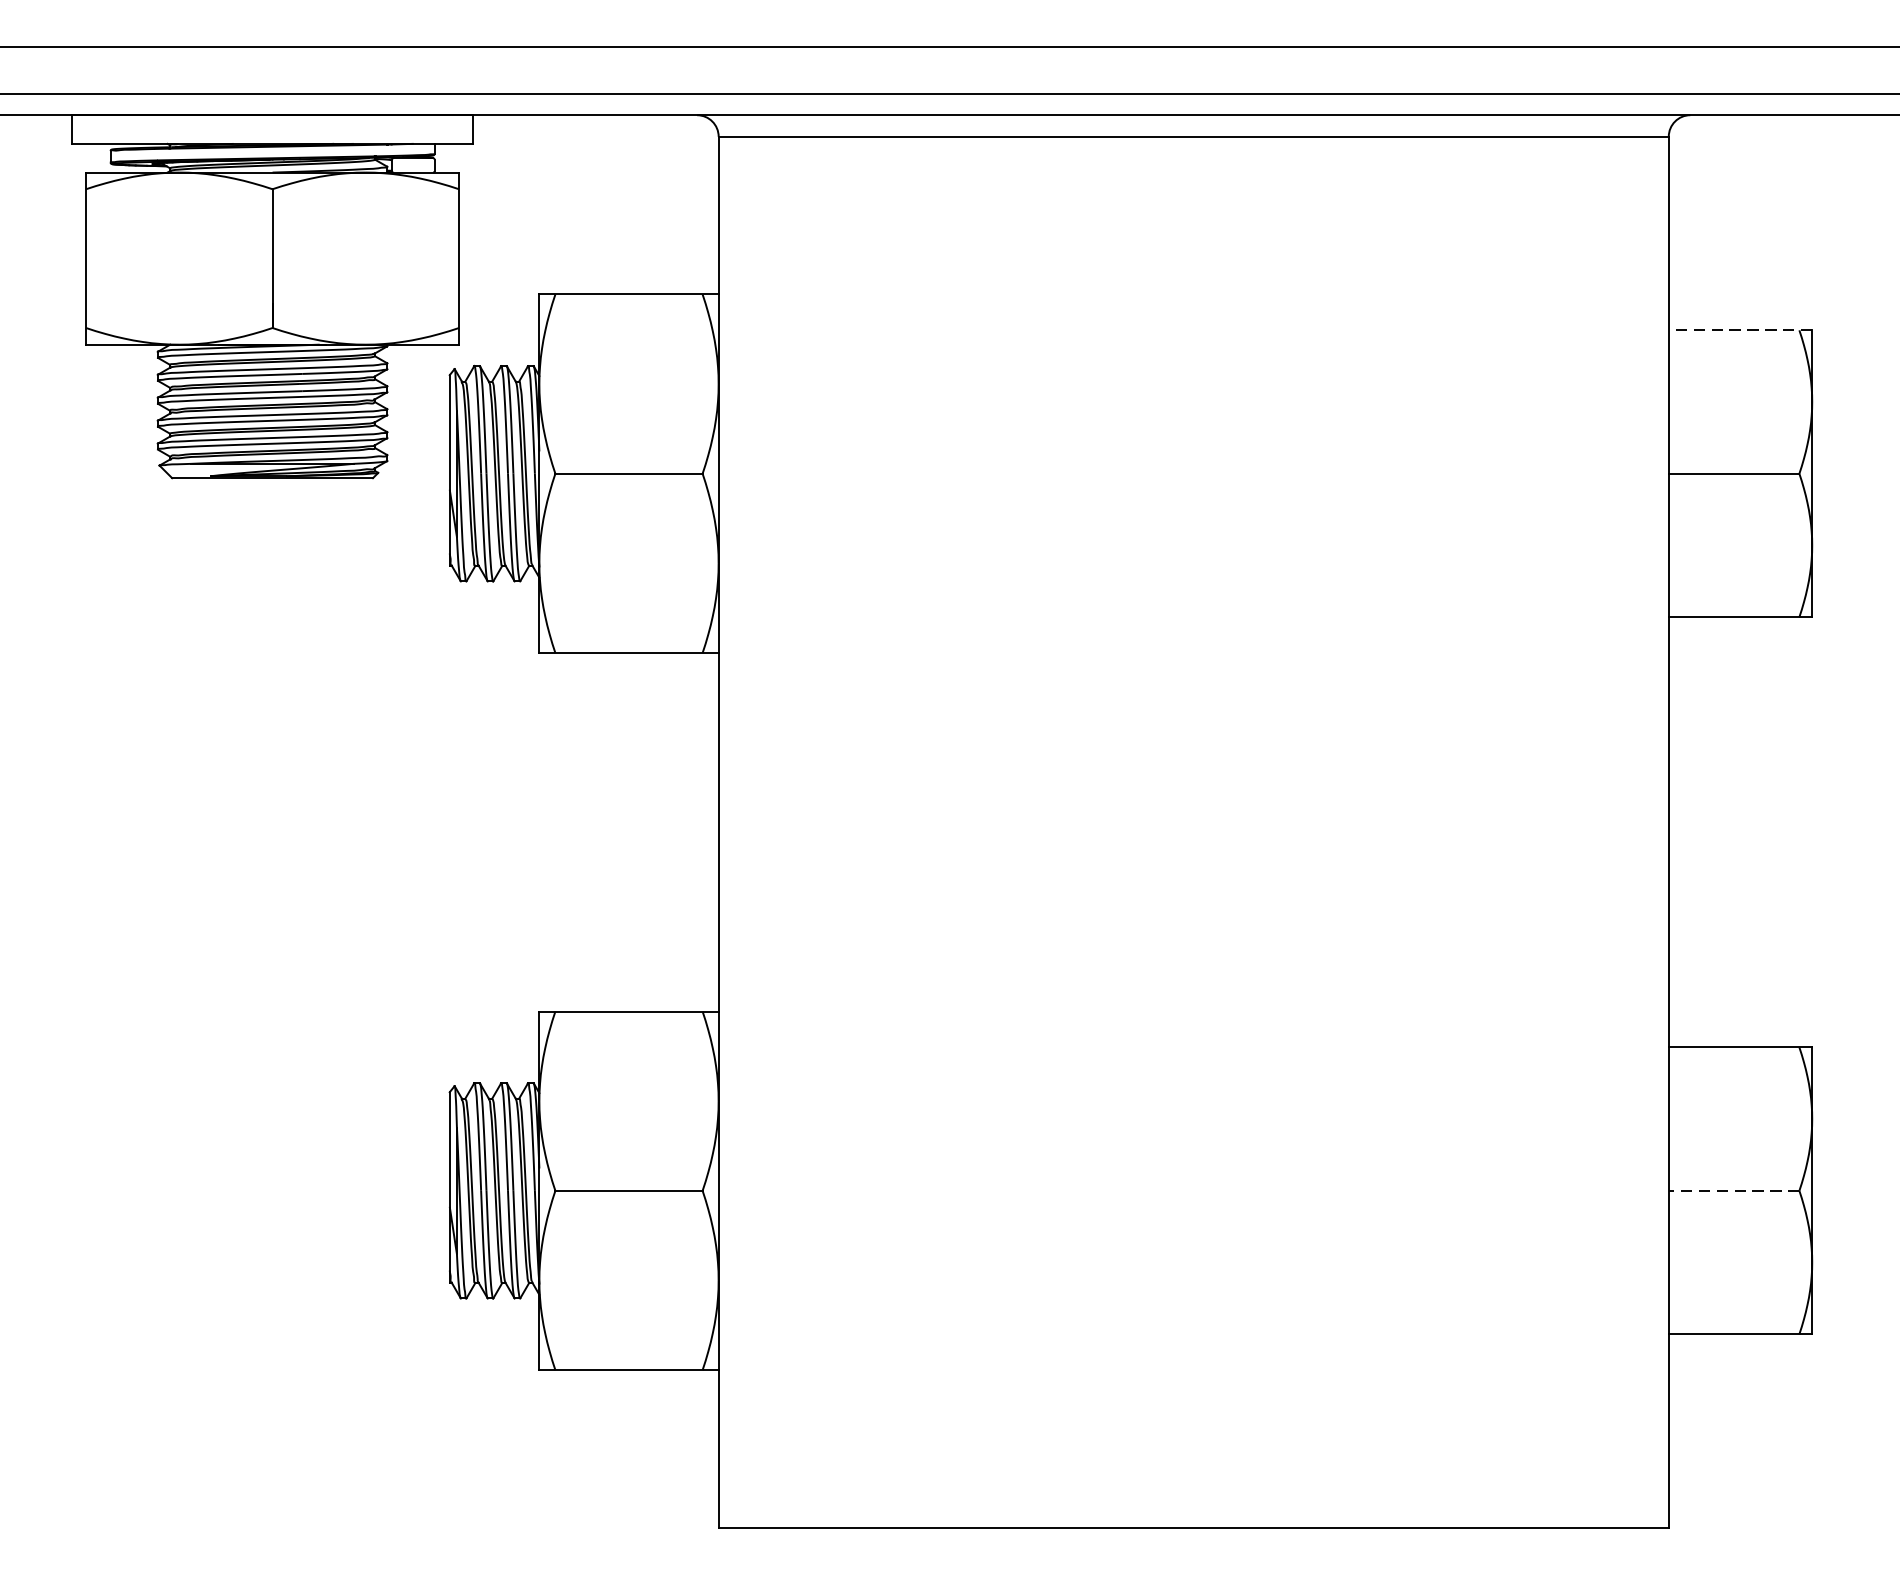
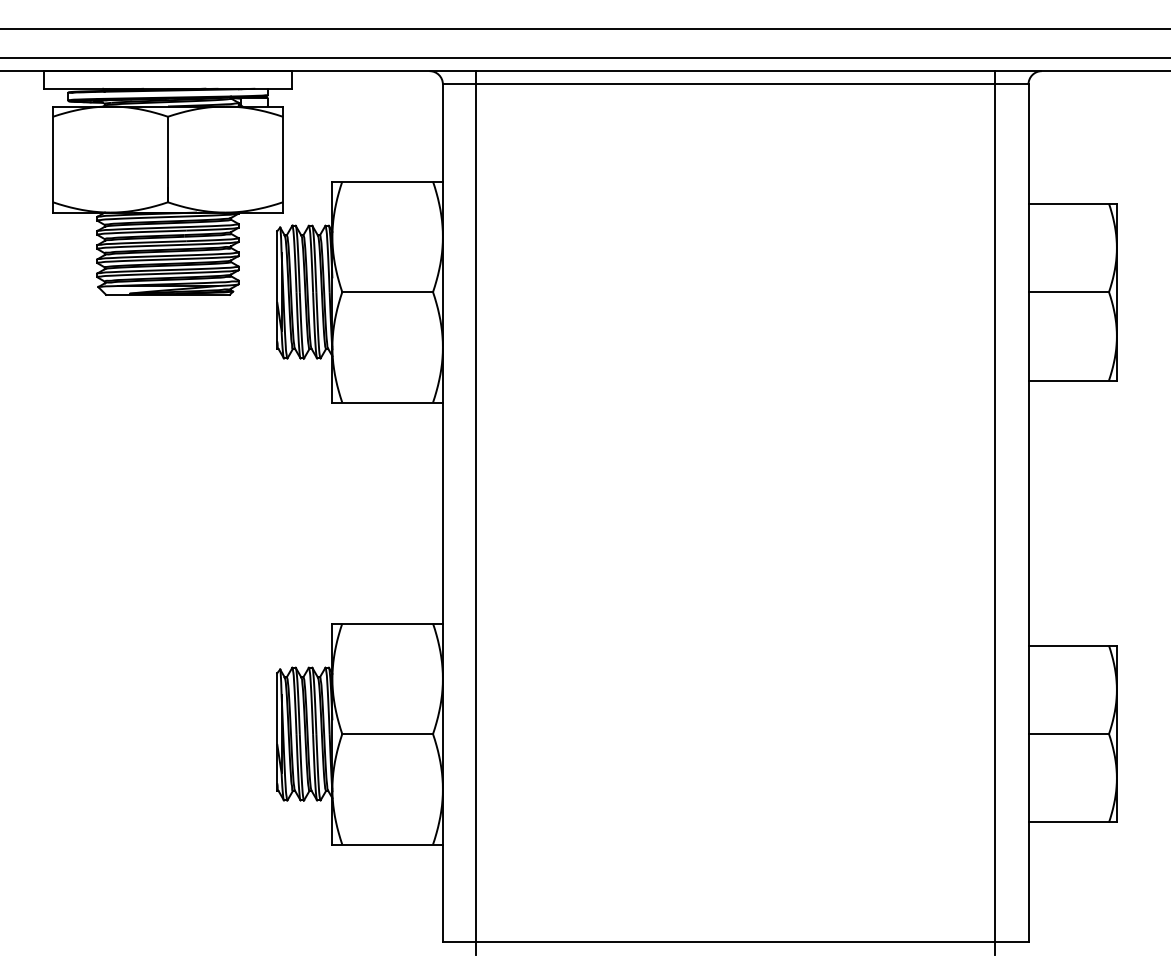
line: (1740, 329) -> (1072, 203), dashed -> solid
line: (773, 832) -> (476, 513), added
line: (1615, 832) -> (995, 513), added
line: (1733, 1191) -> (1068, 734), dashed -> solid

